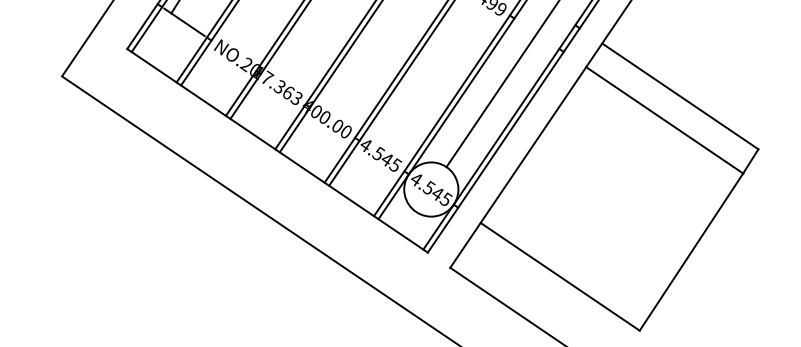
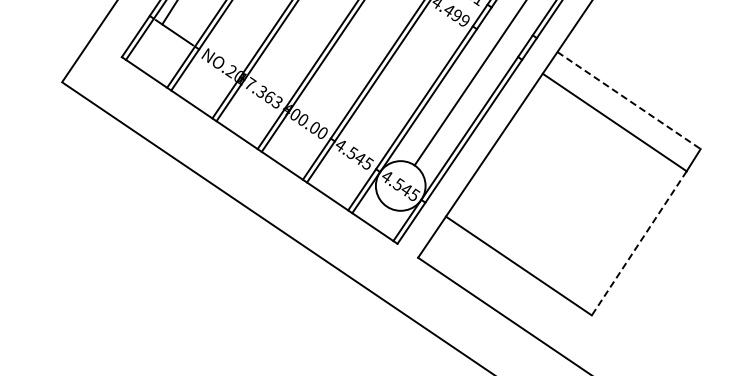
line: (680, 96) -> (629, 100), solid -> dashed
line: (691, 252) -> (639, 243), solid -> dashed

